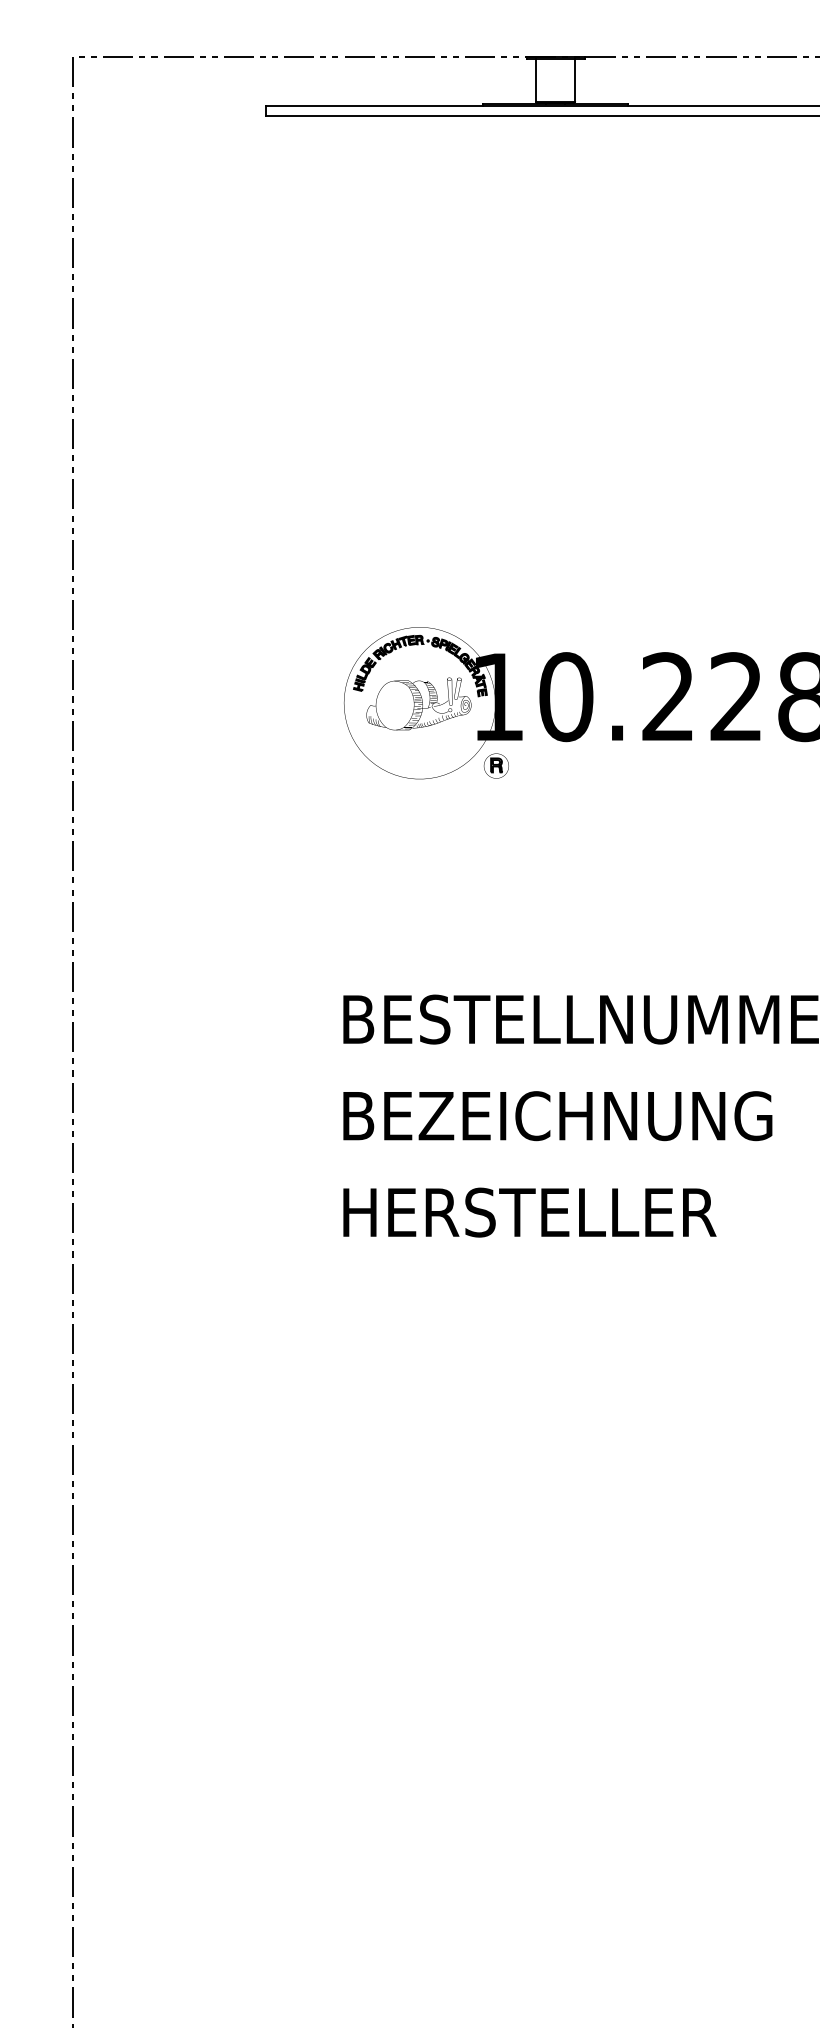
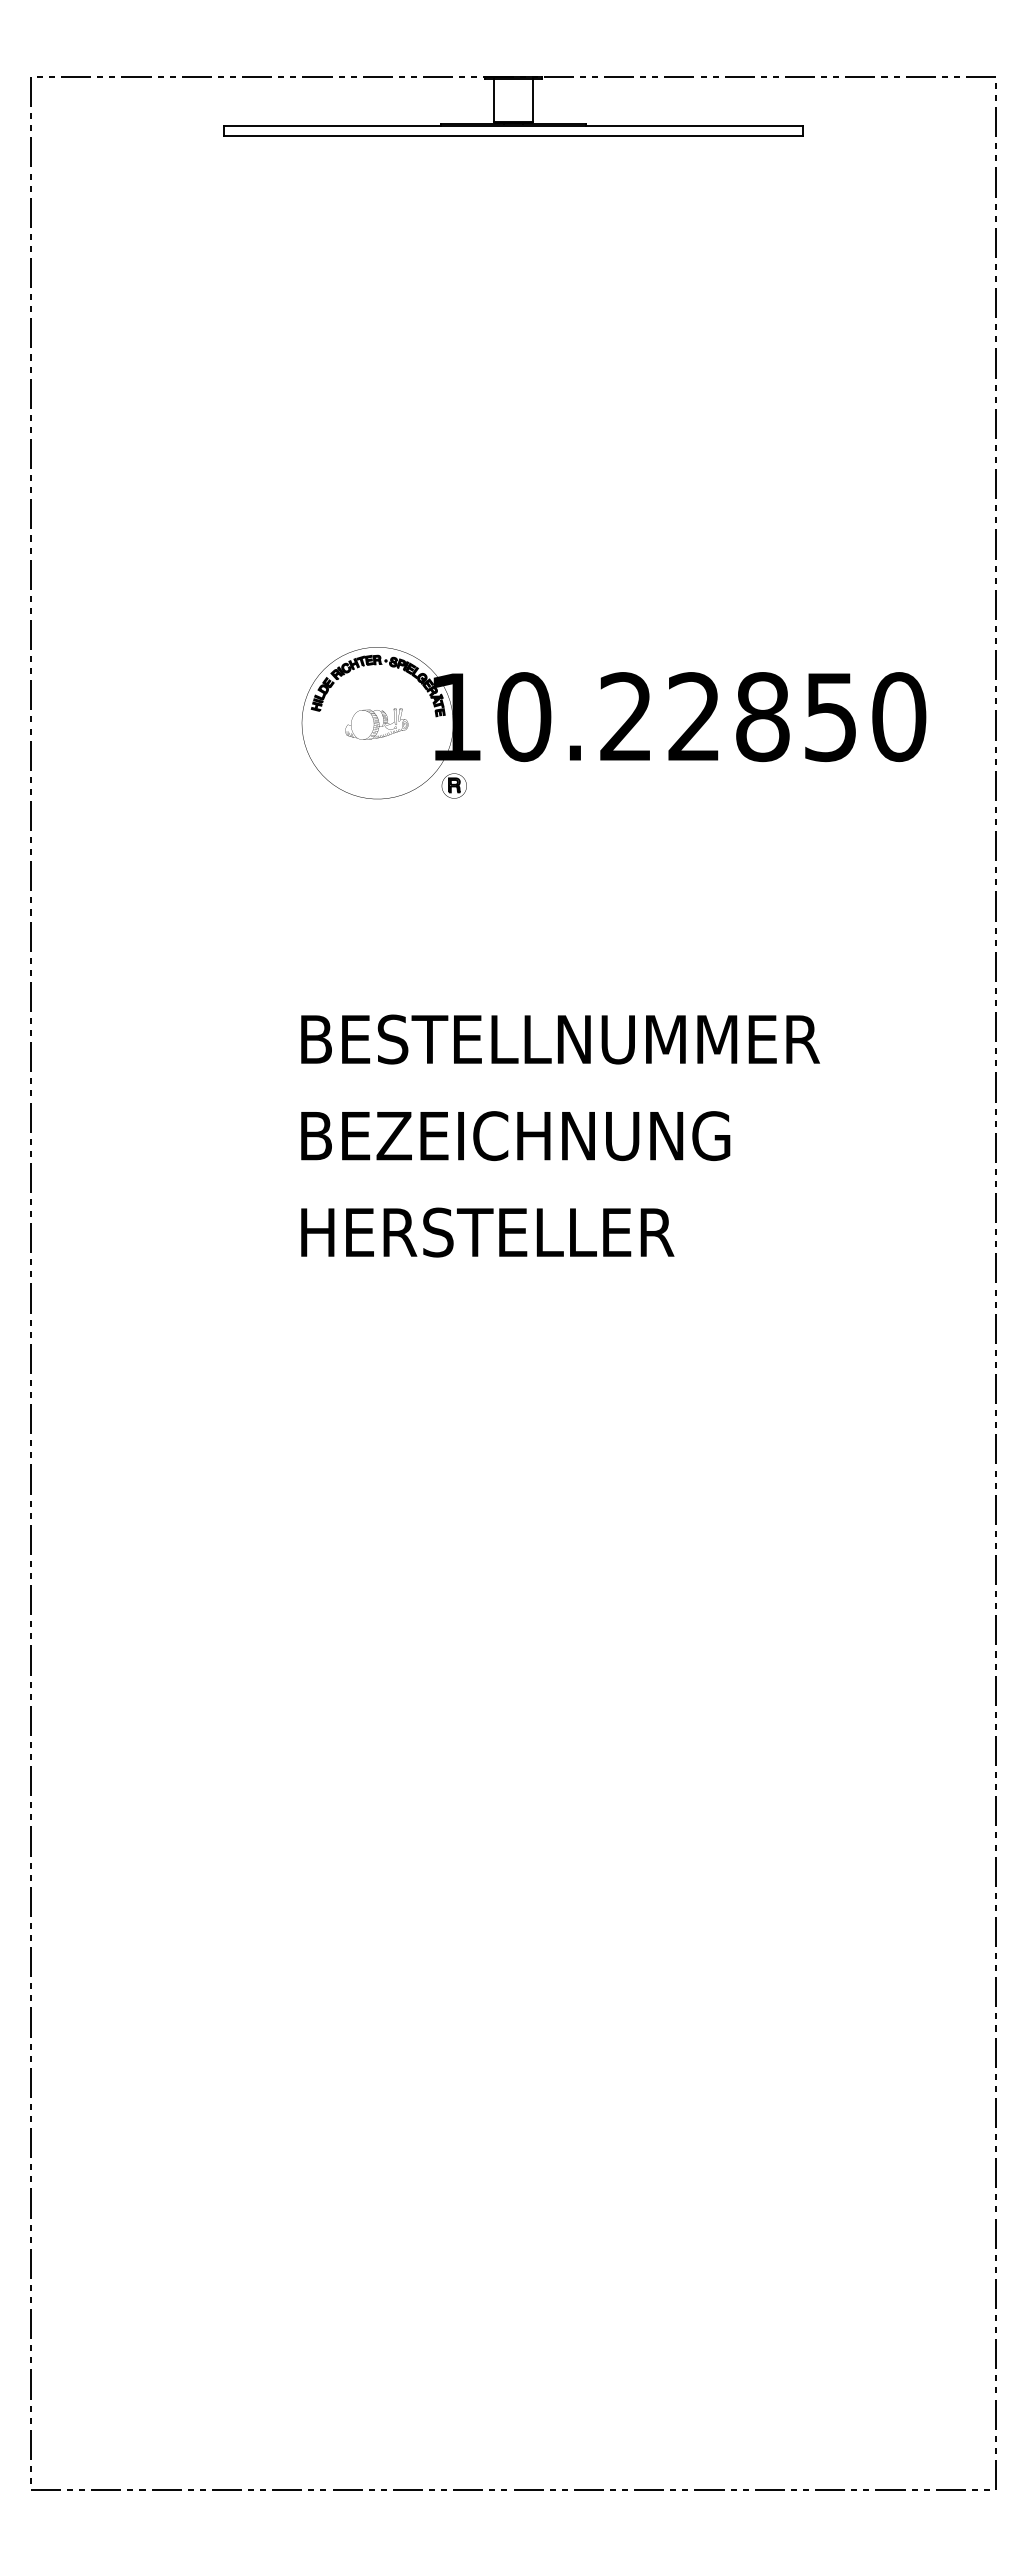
part: (418, 703) -> (376, 723), size x0.6

